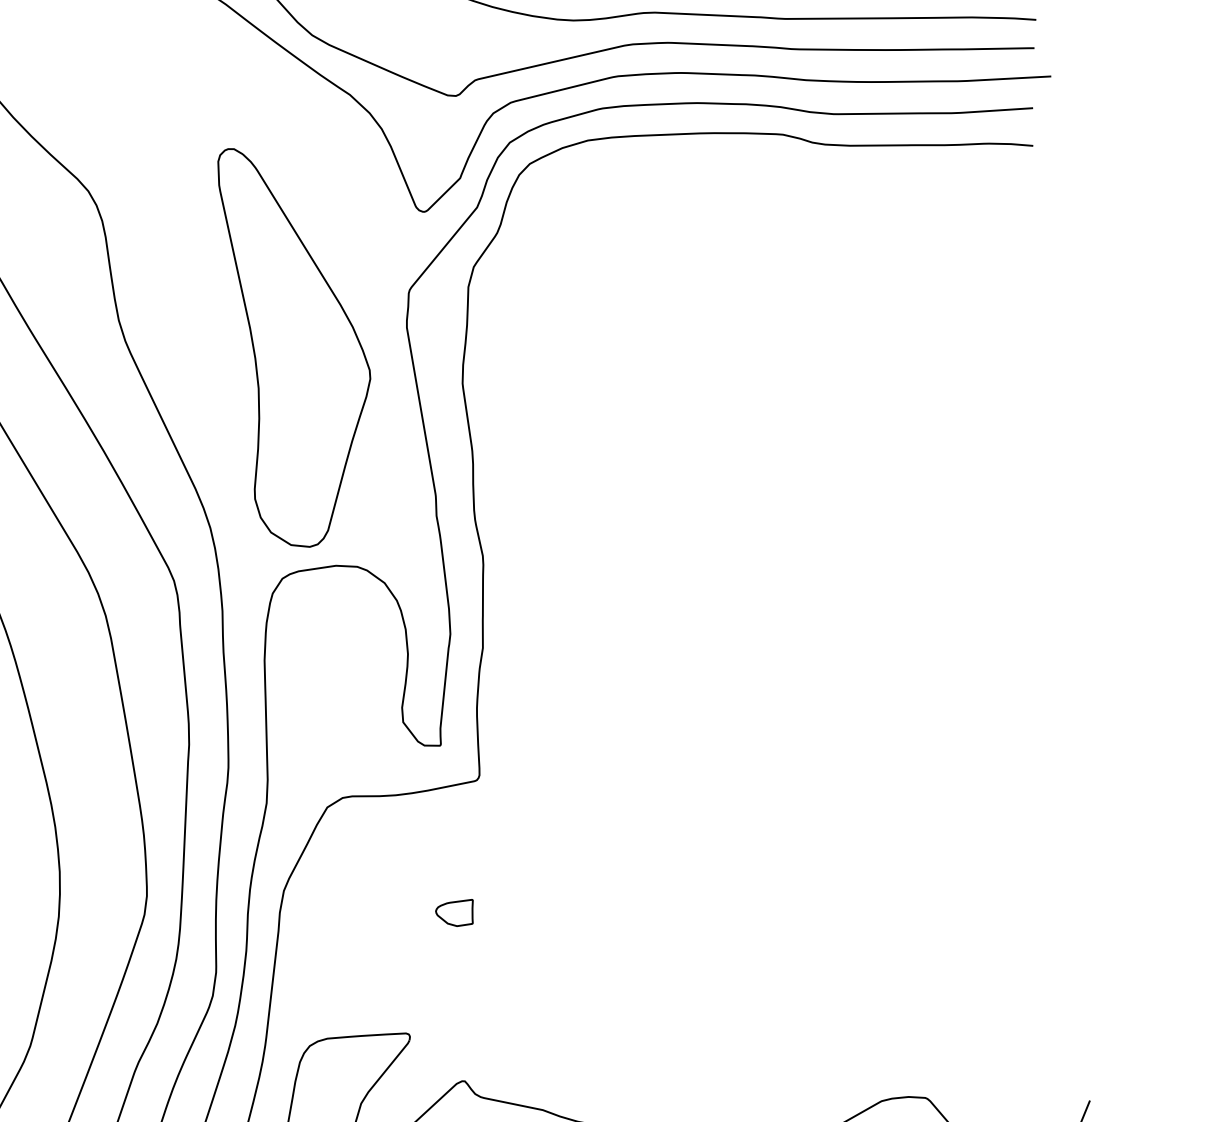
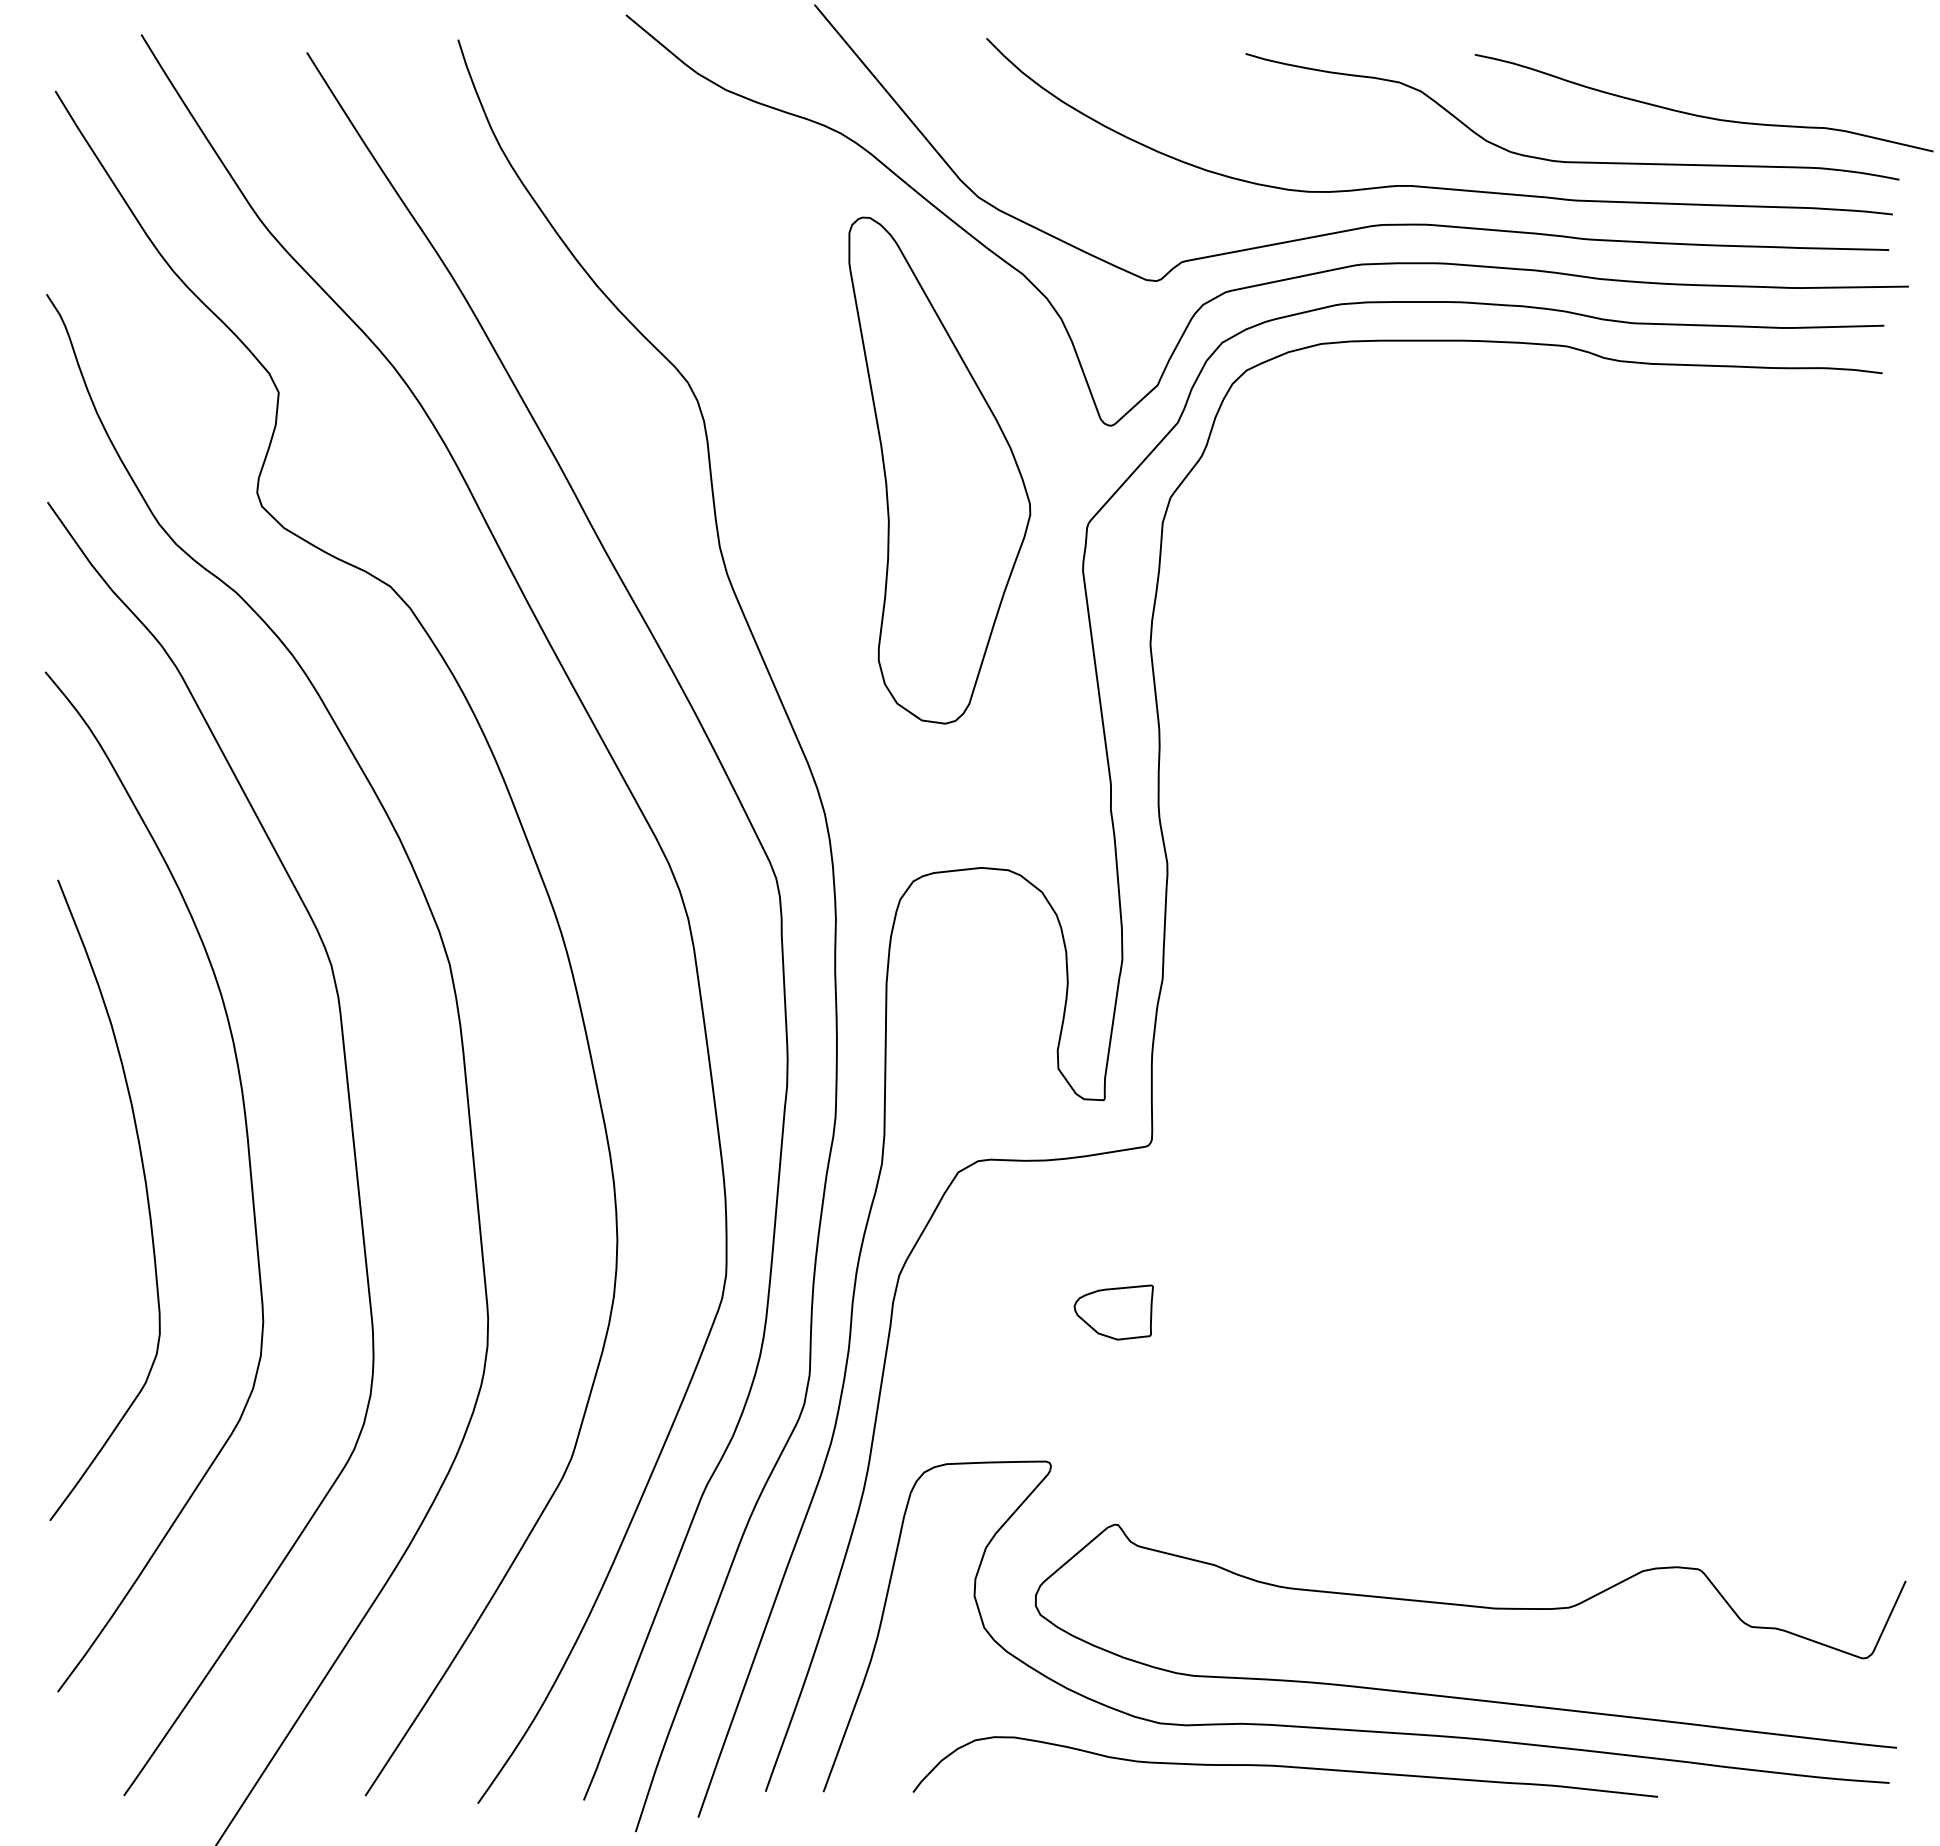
part: (297, 346) -> (939, 470), moved
part: (454, 913) -> (1113, 1312), size x1.67

